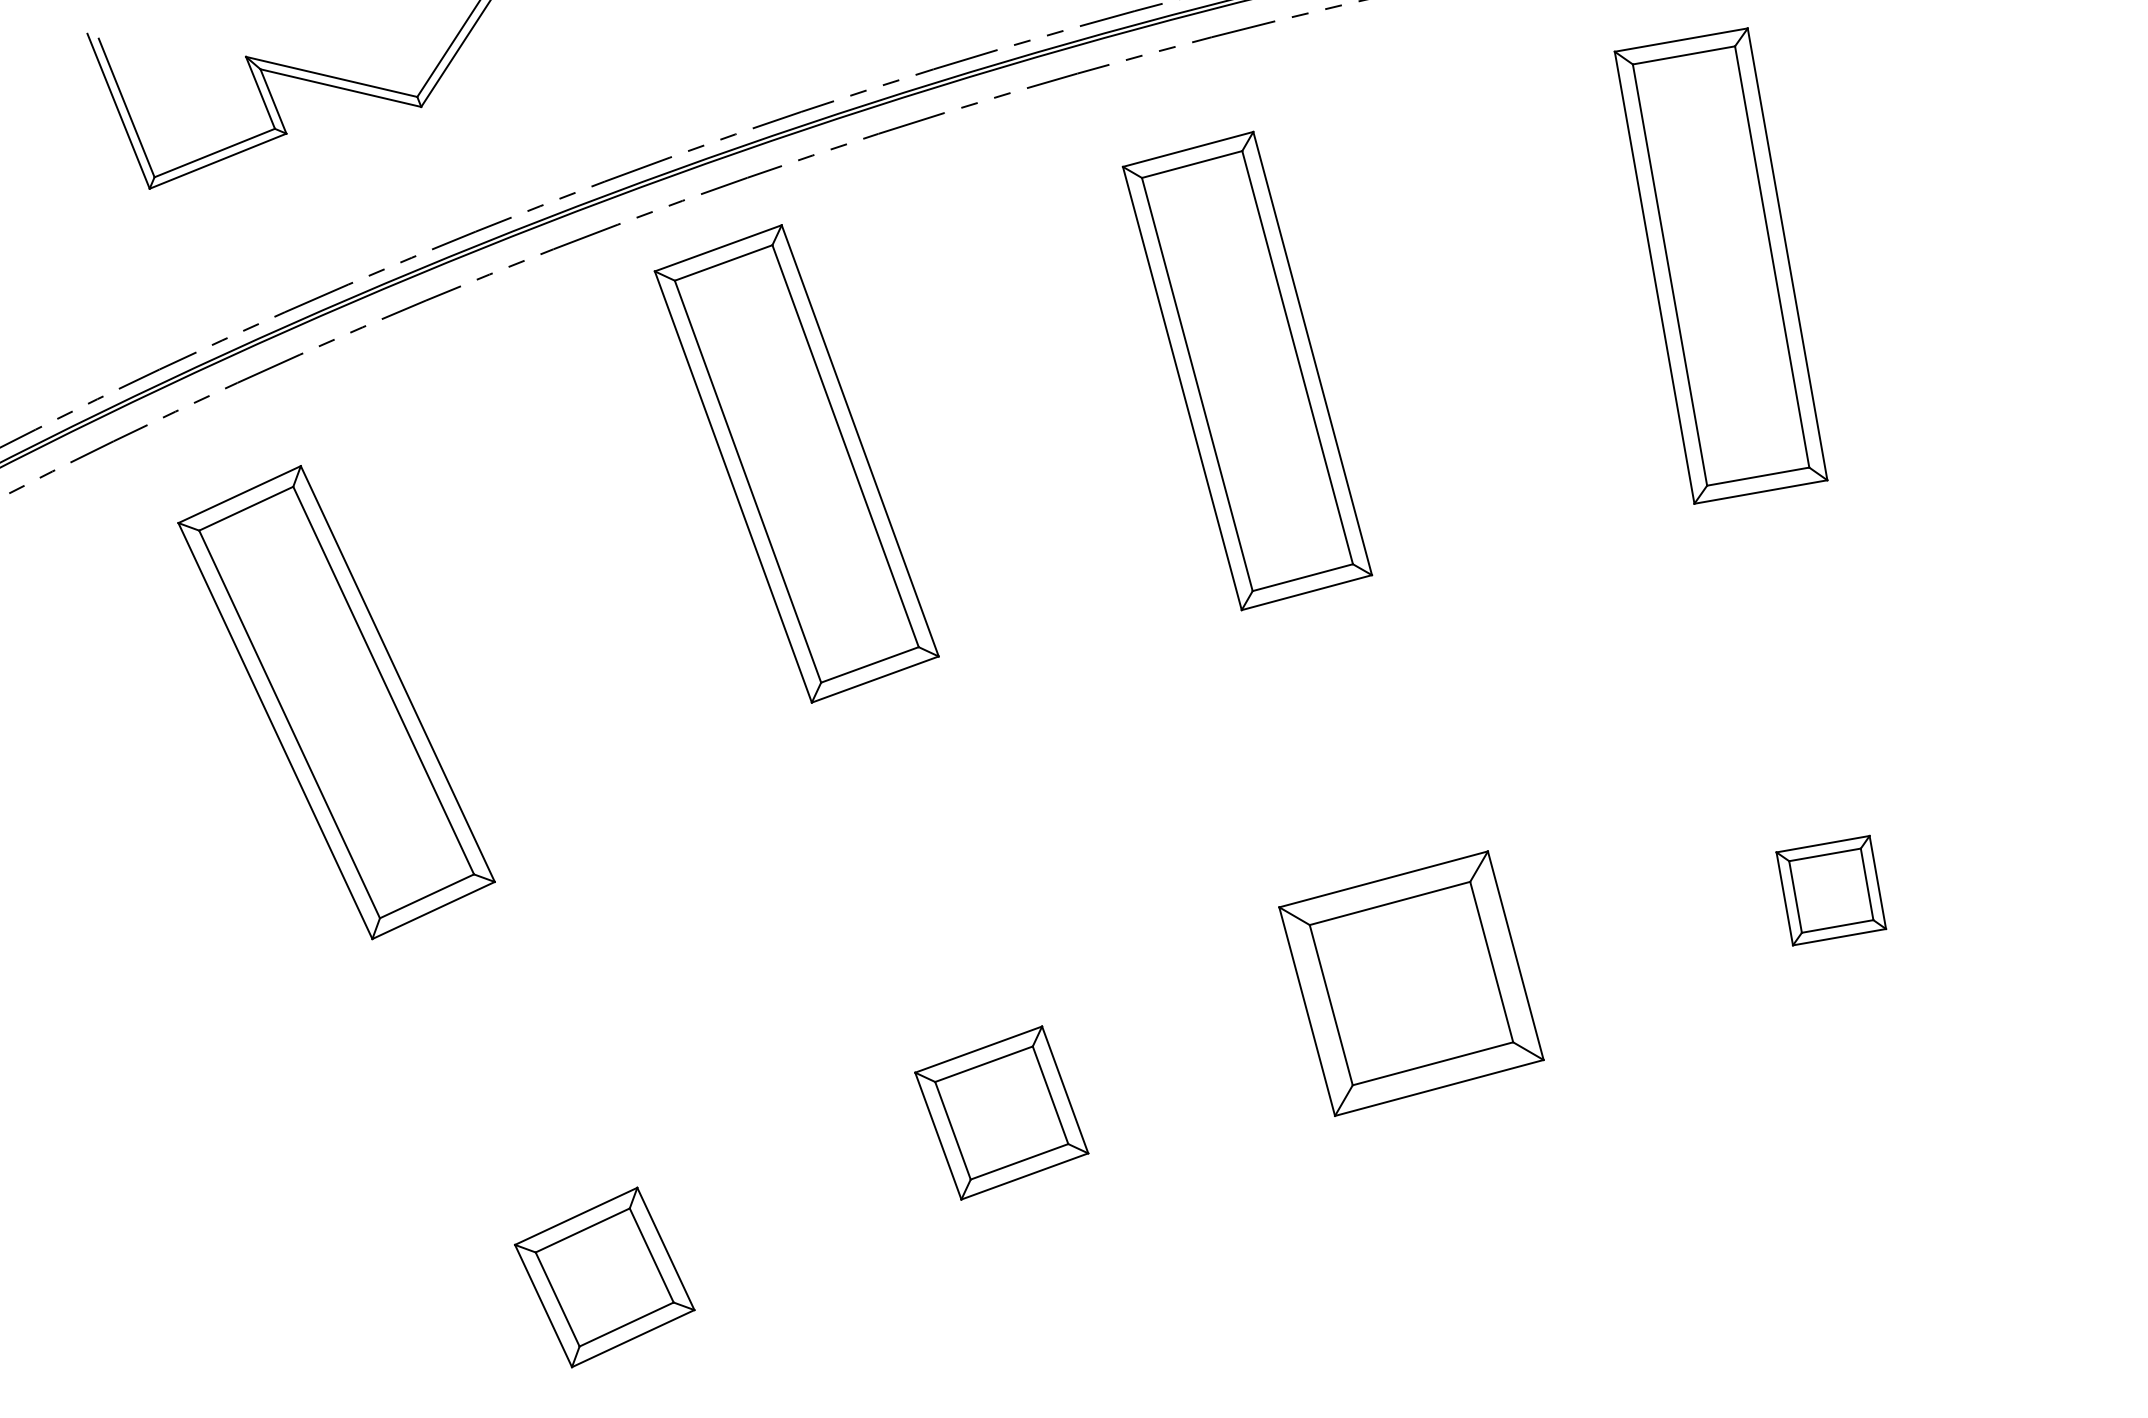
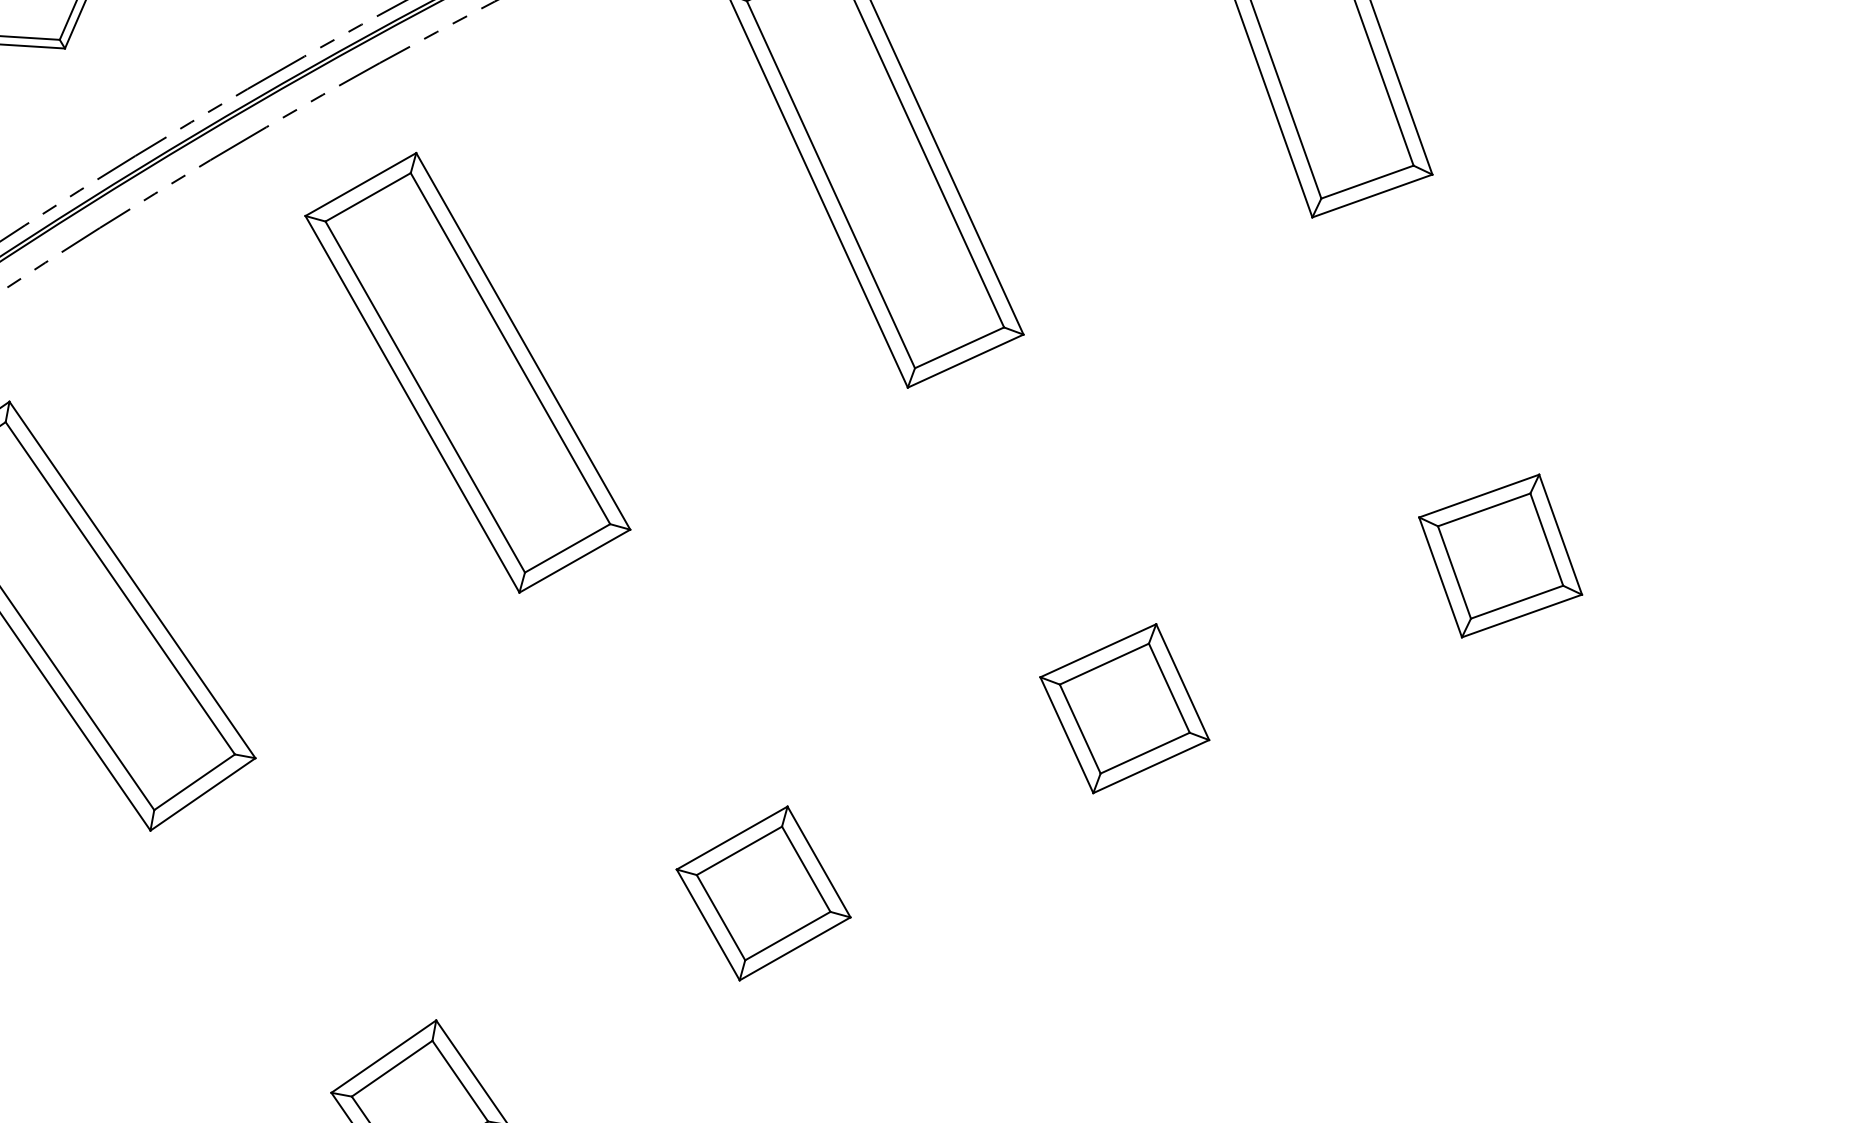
part: (796, 463) -> (467, 372), moved
part: (1831, 890) -> (1500, 555), size x1.43
part: (1411, 983) -> (1124, 708), size x0.62

